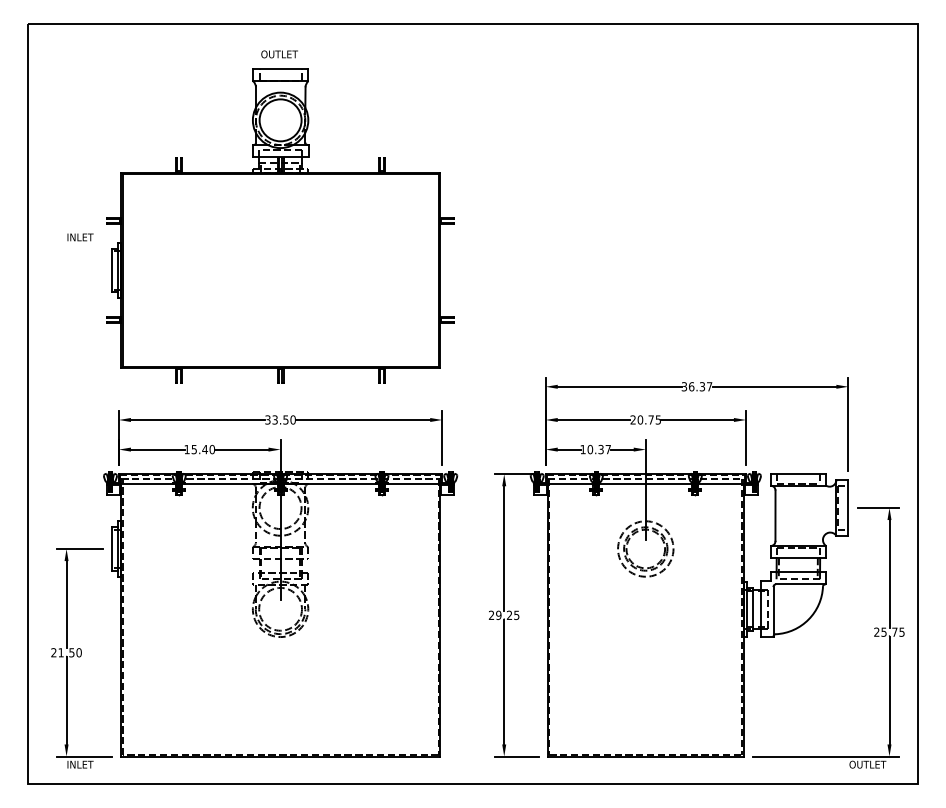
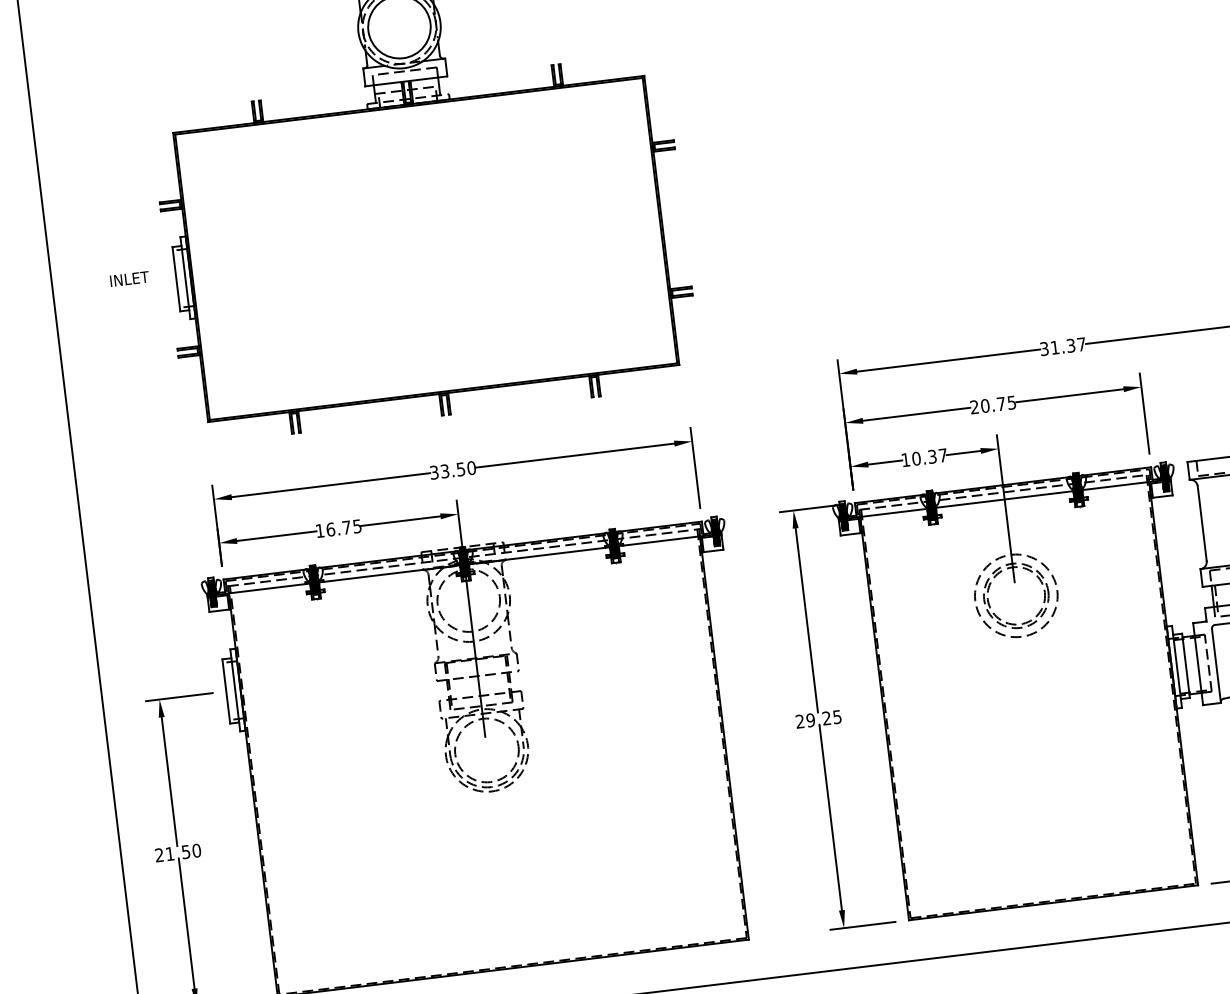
text: (80, 237) -> (129, 279), moved
text: (691, 386) -> (1054, 347), 36.37 -> 31.37
text: (202, 449) -> (342, 528), 15.40 -> 16.75

